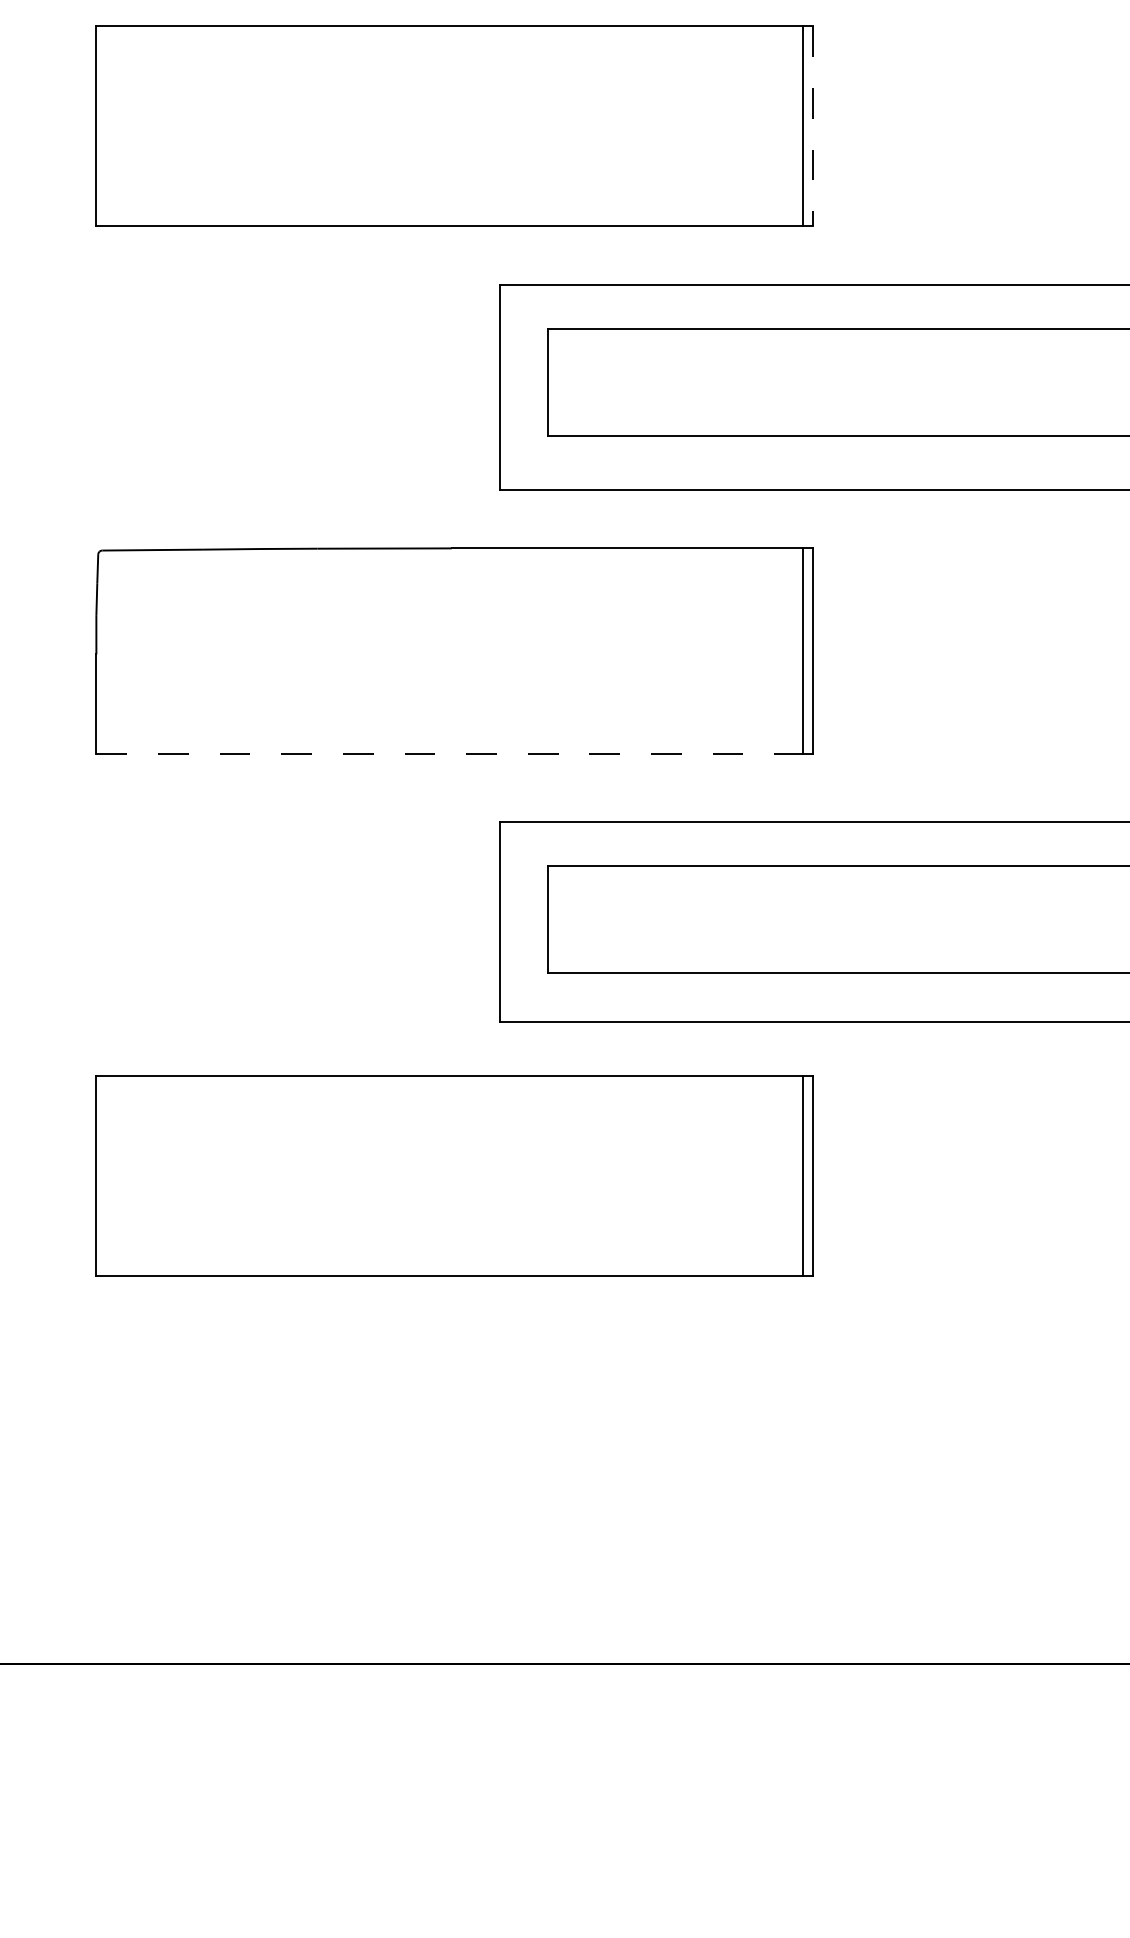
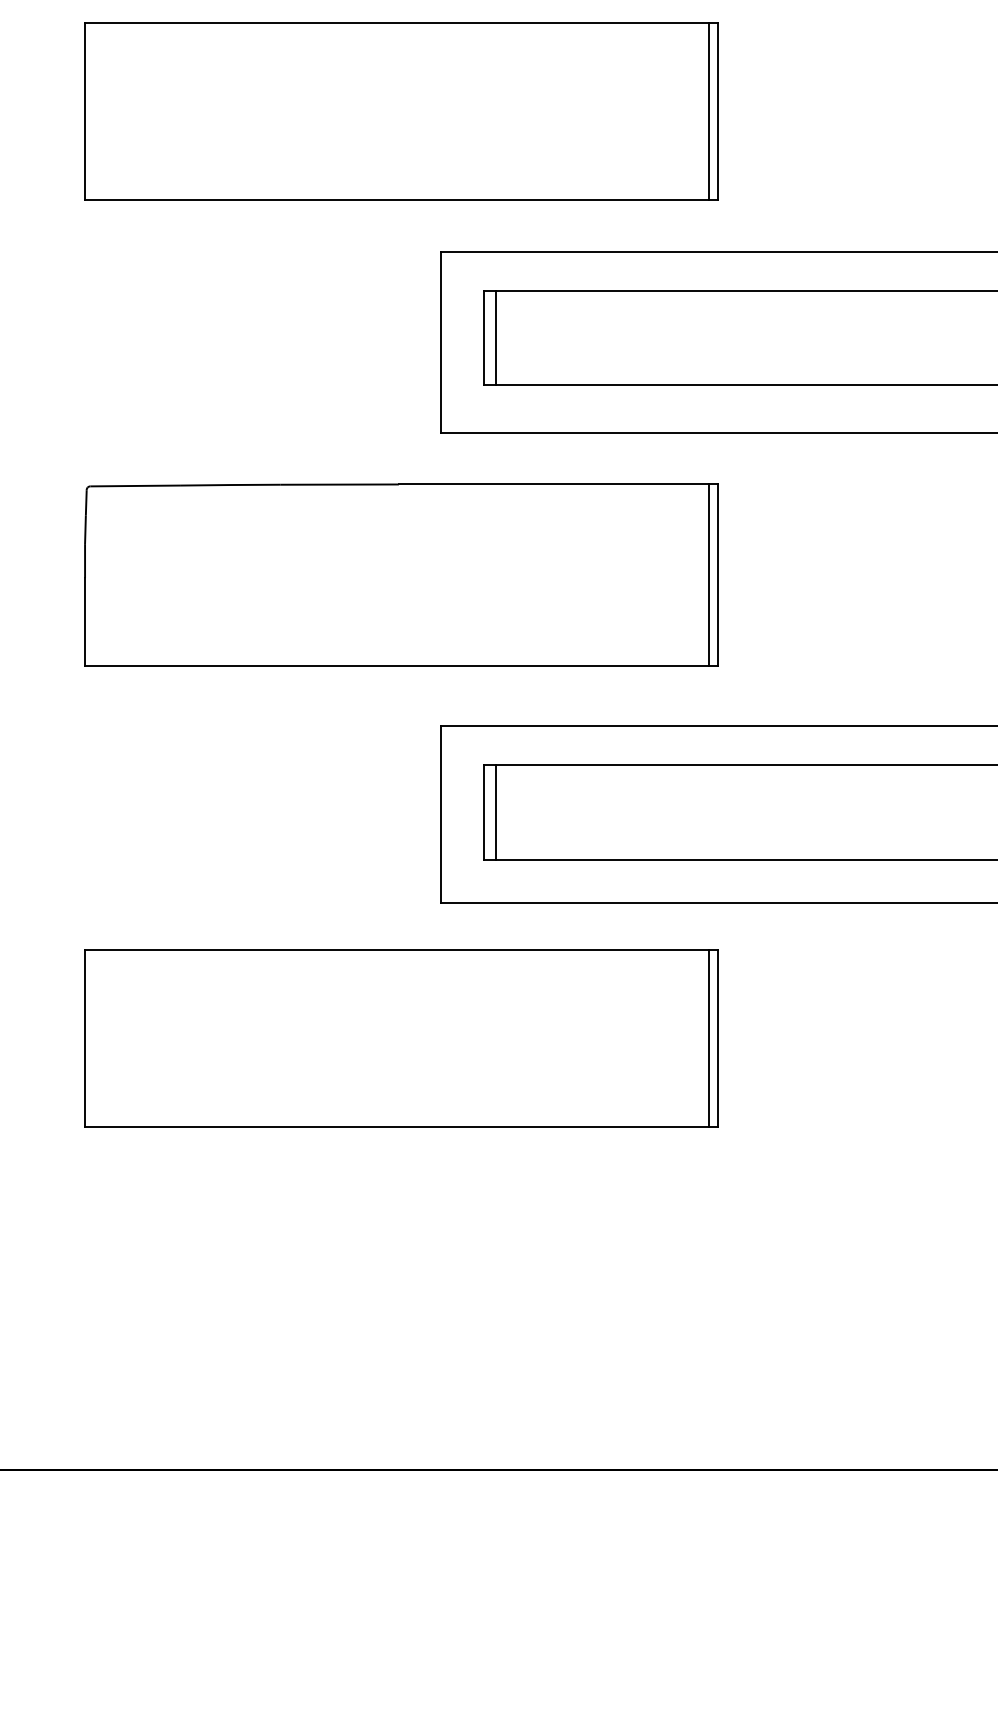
line: (813, 126) -> (718, 111), dashed -> solid
line: (561, 382) -> (495, 337), added
line: (450, 753) -> (397, 665), dashed -> solid
line: (561, 919) -> (495, 812), added

